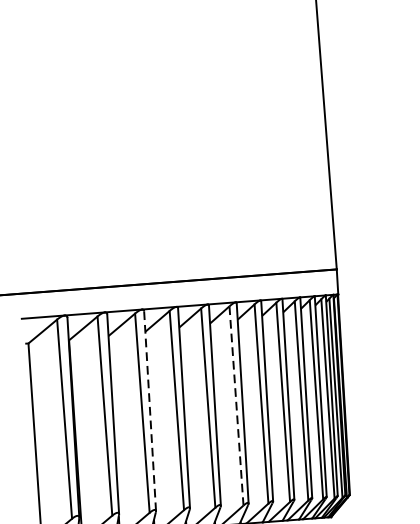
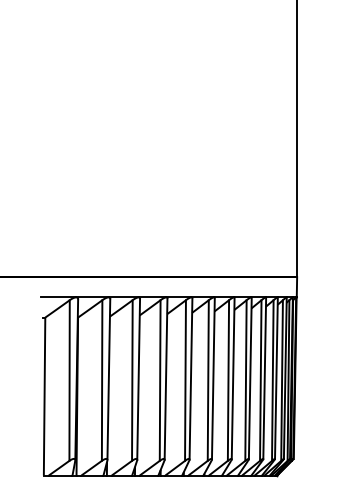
line: (236, 407) -> (208, 381), dashed -> solid
line: (149, 411) -> (138, 379), dashed -> solid

